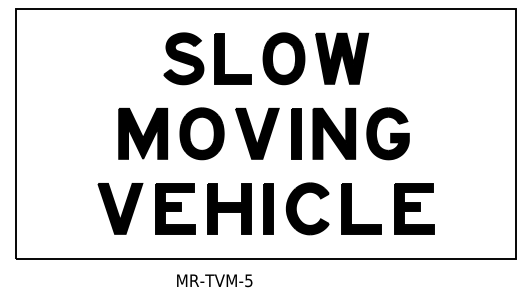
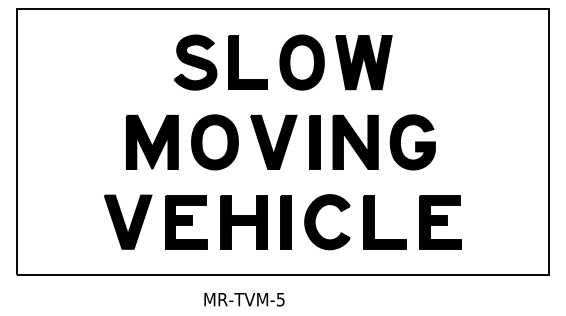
text: (214, 280) -> (244, 299), moved

